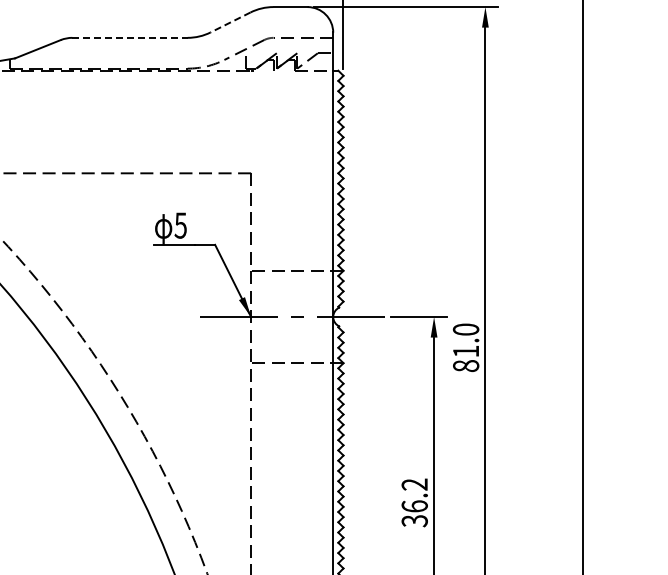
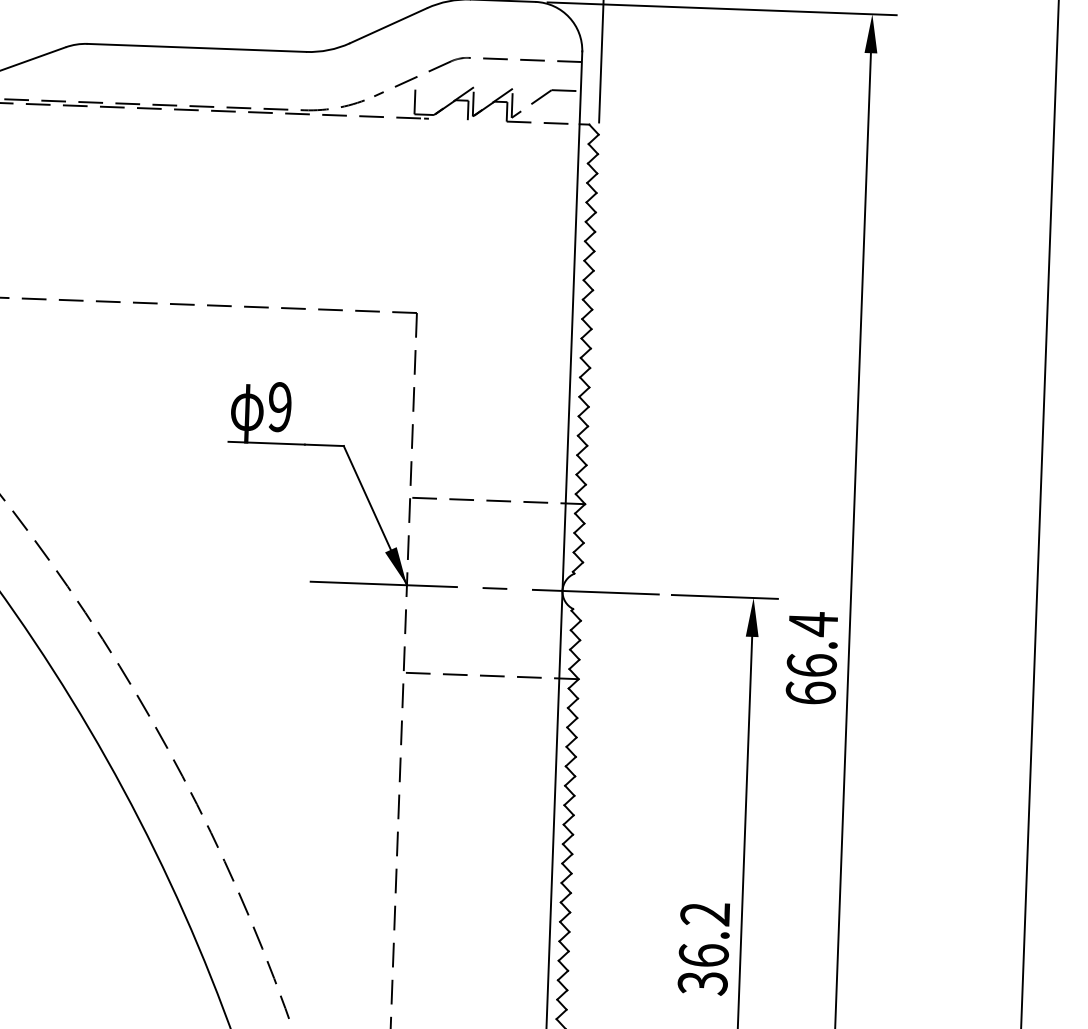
line: (230, 22) -> (388, 25), dashed -> solid
line: (130, 37) -> (197, 47), dashed -> solid
text: (180, 225) -> (279, 406), 5 -> 9
text: (465, 347) -> (810, 657), 81.0 -> 66.4

